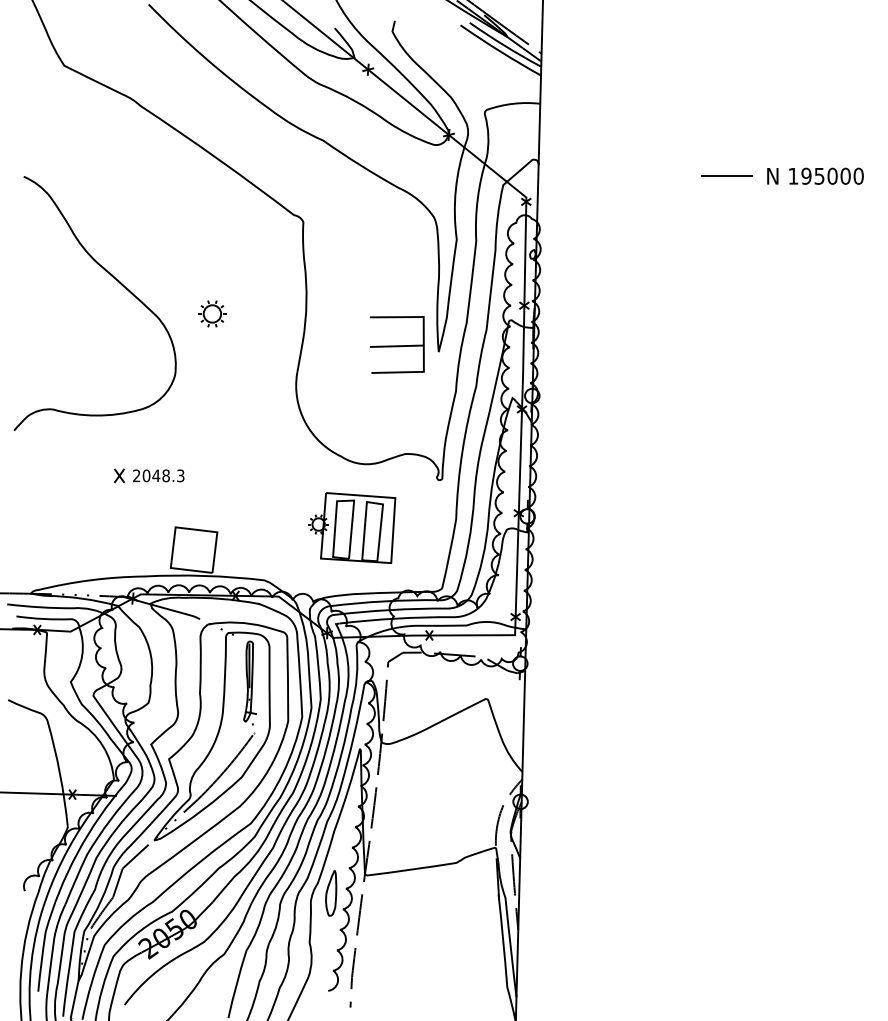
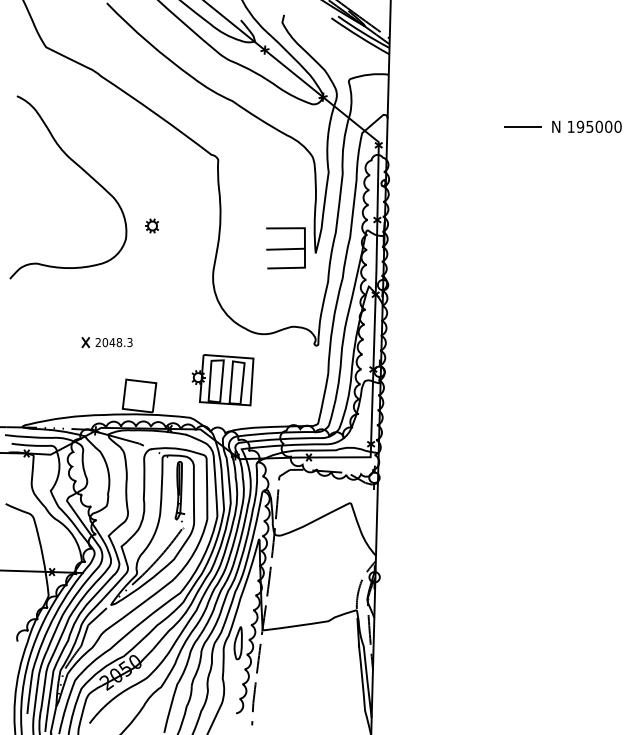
curve: (116, 281) -> (83, 171), moved
part: (210, 313) -> (151, 225), size x0.71
part: (352, 528) -> (222, 380), moved

